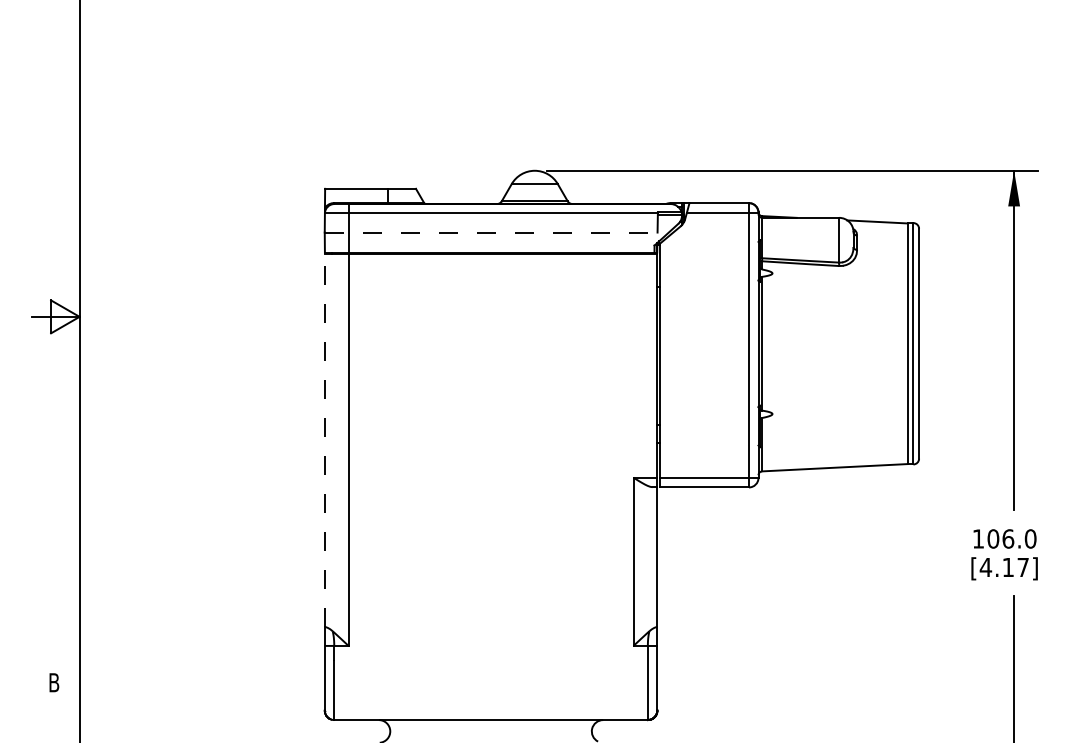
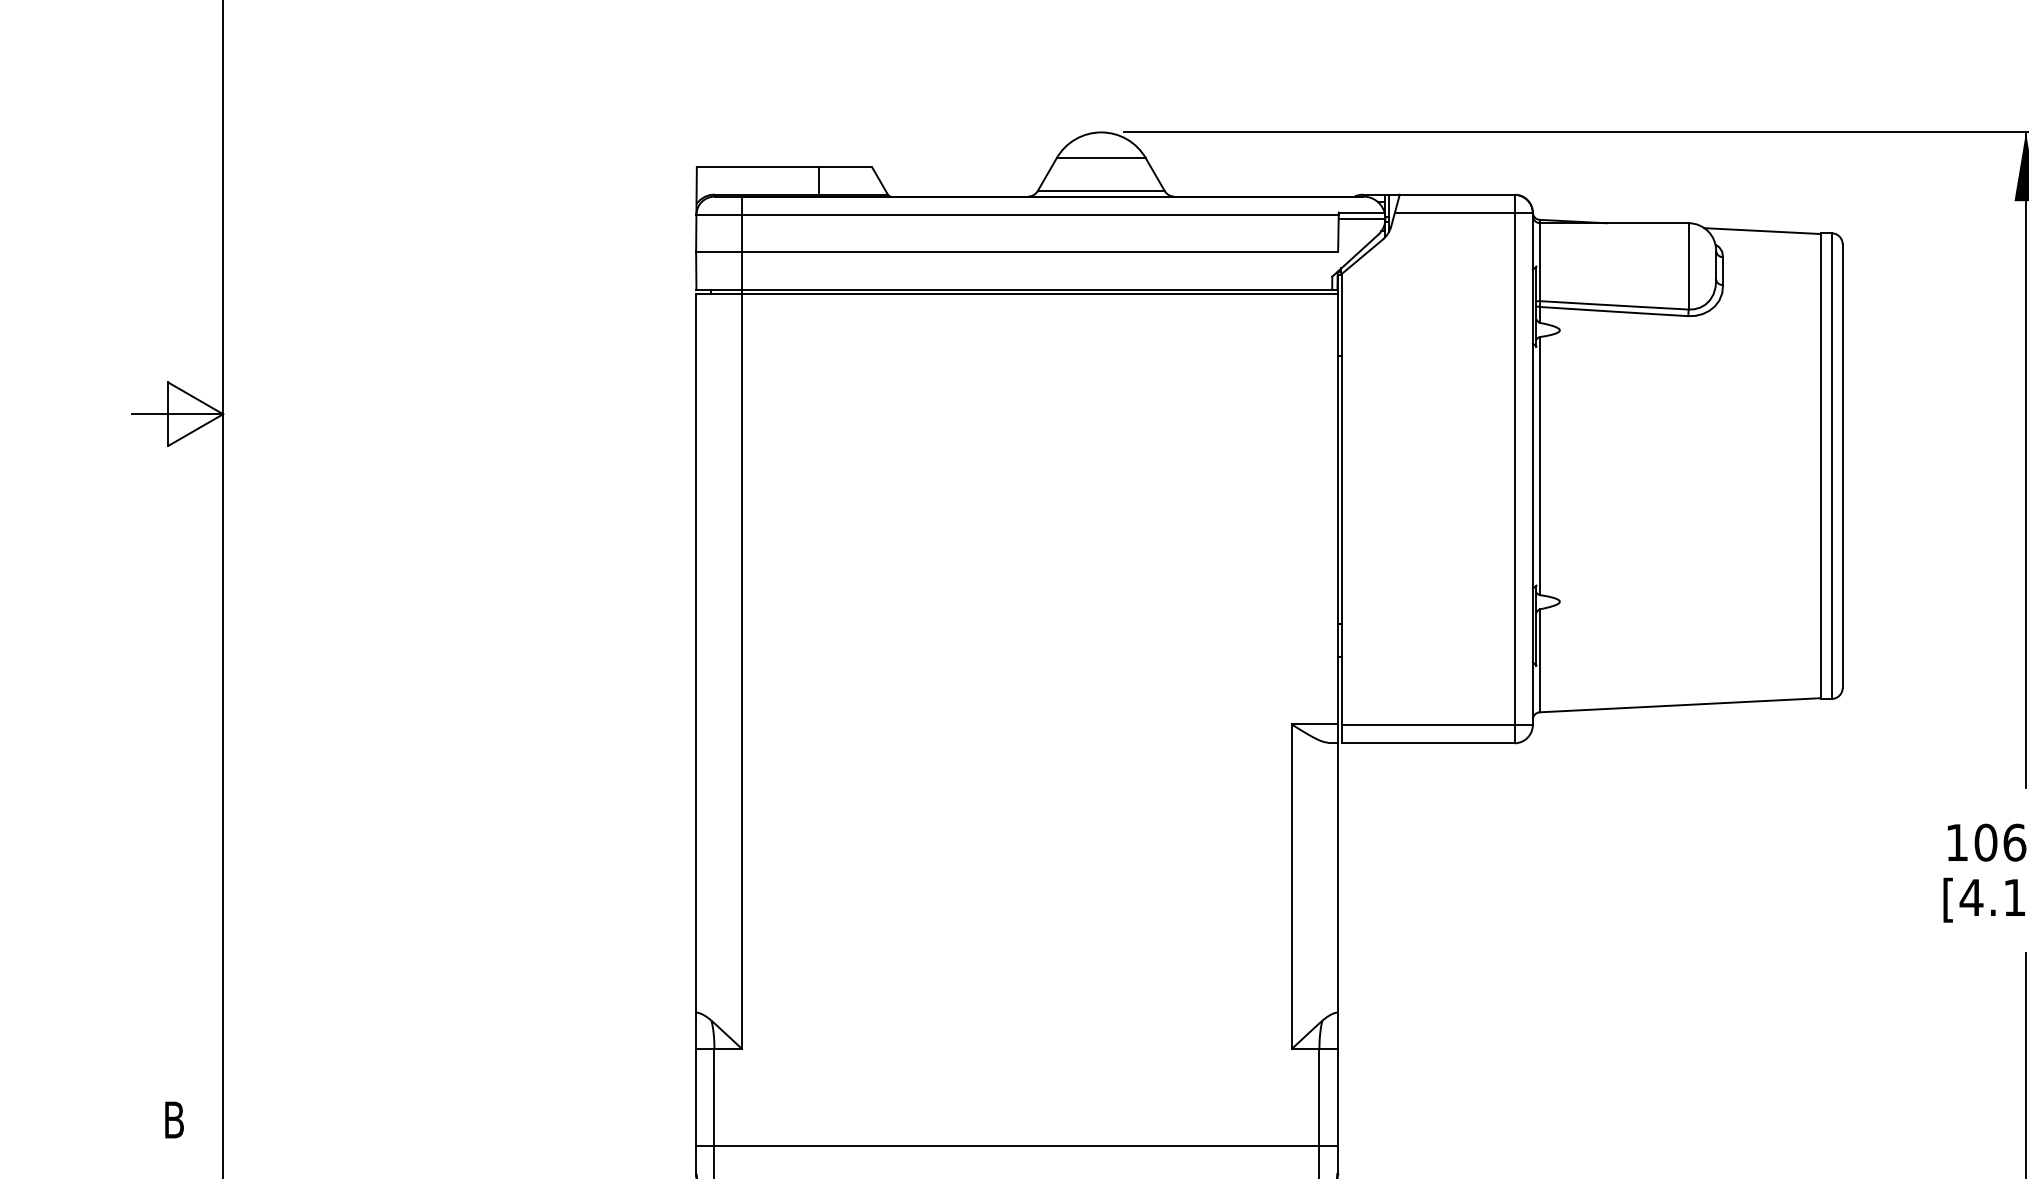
line: (491, 232) -> (1017, 251), dashed -> solid
line: (324, 440) -> (695, 652), dashed -> solid
line: (490, 696) -> (1015, 1146), added

